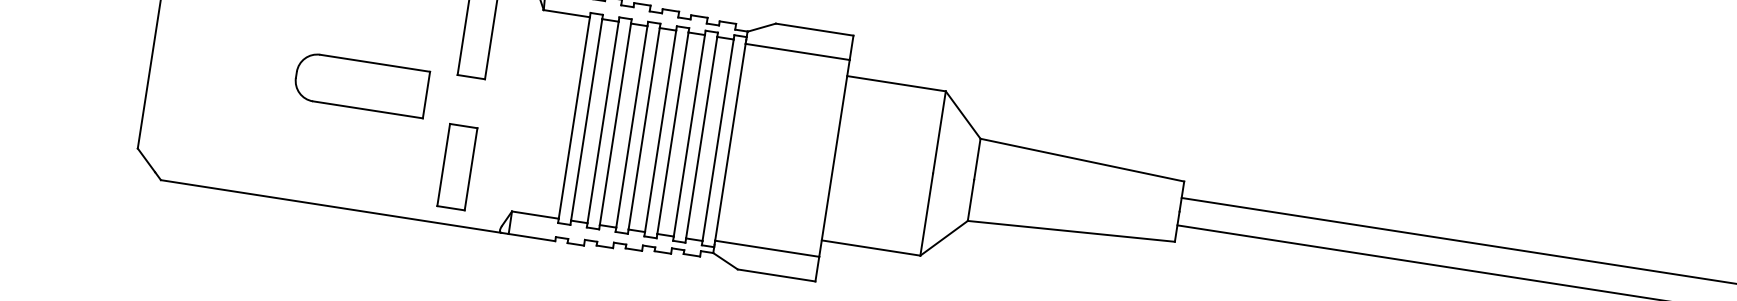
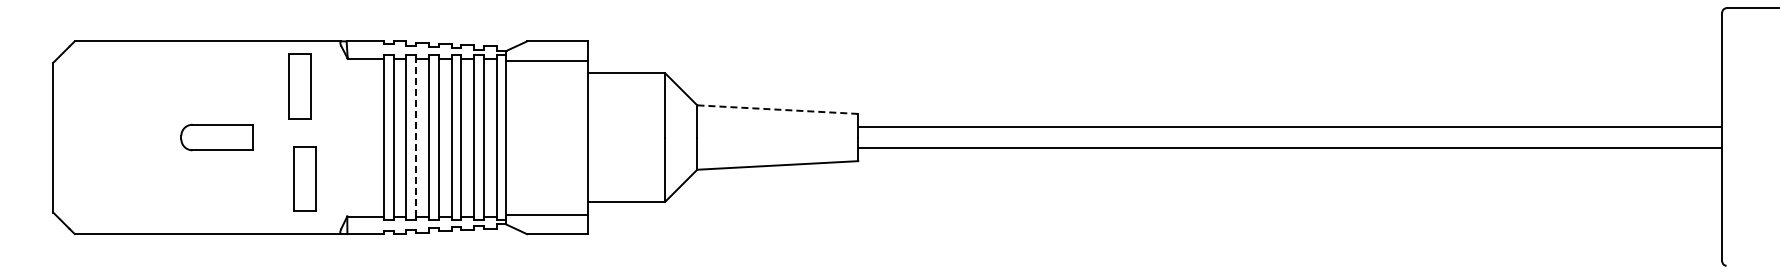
part: (360, 84) -> (216, 137), size x0.7
line: (615, 124) -> (416, 137), solid -> dashed
line: (1082, 159) -> (777, 109), solid -> dashed
part: (456, 166) -> (304, 178), moved

